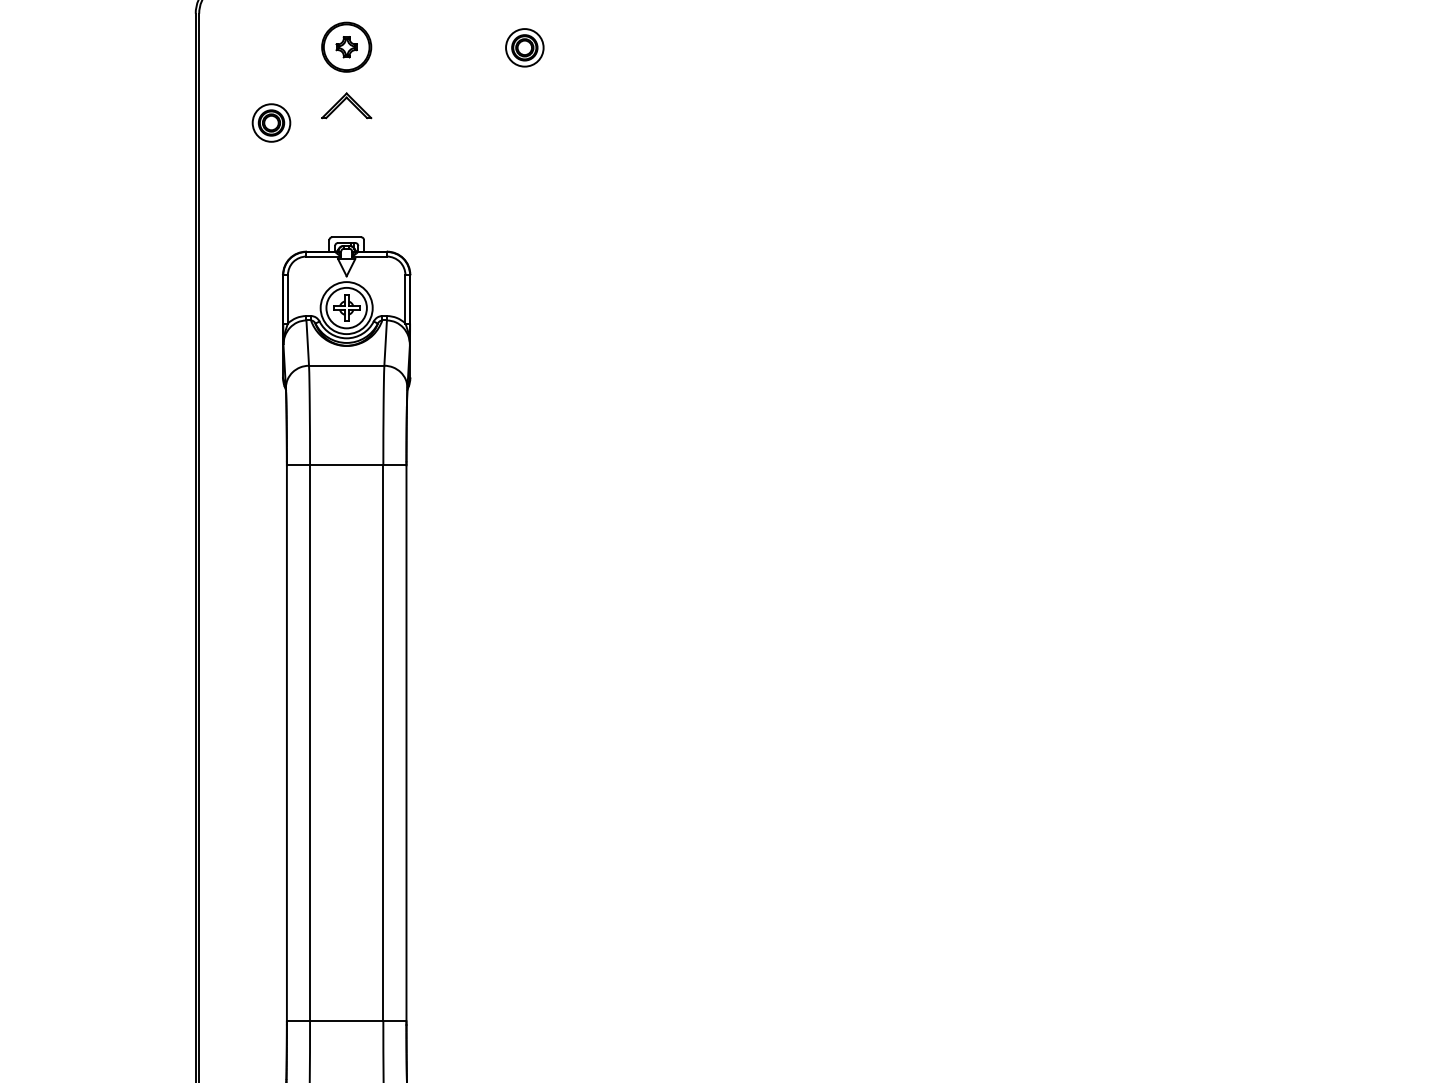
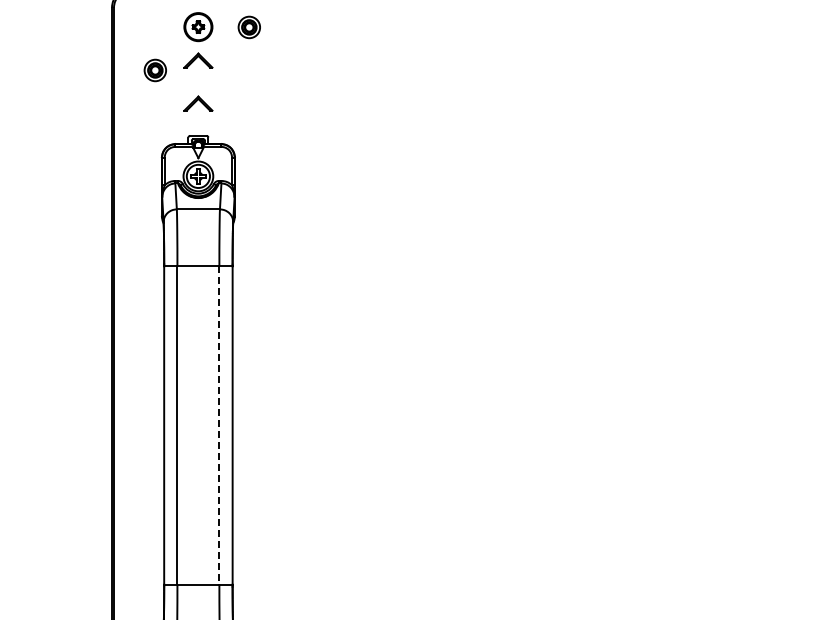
part: (523, 47) -> (248, 27), moved
part: (346, 180) -> (198, 103), added
line: (383, 745) -> (219, 426), solid -> dashed

